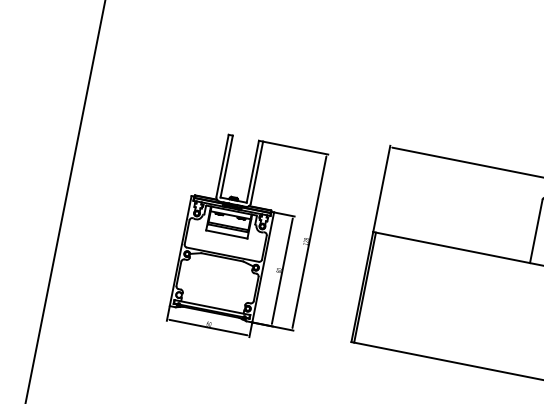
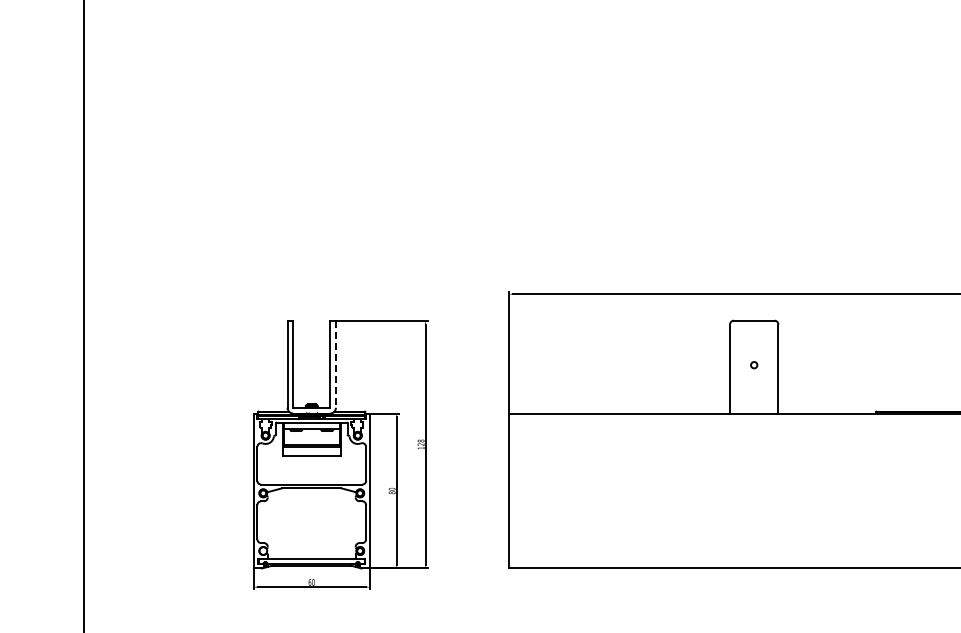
line: (256, 172) -> (335, 364), solid -> dashed
line: (365, 287) -> (513, 490), removed

